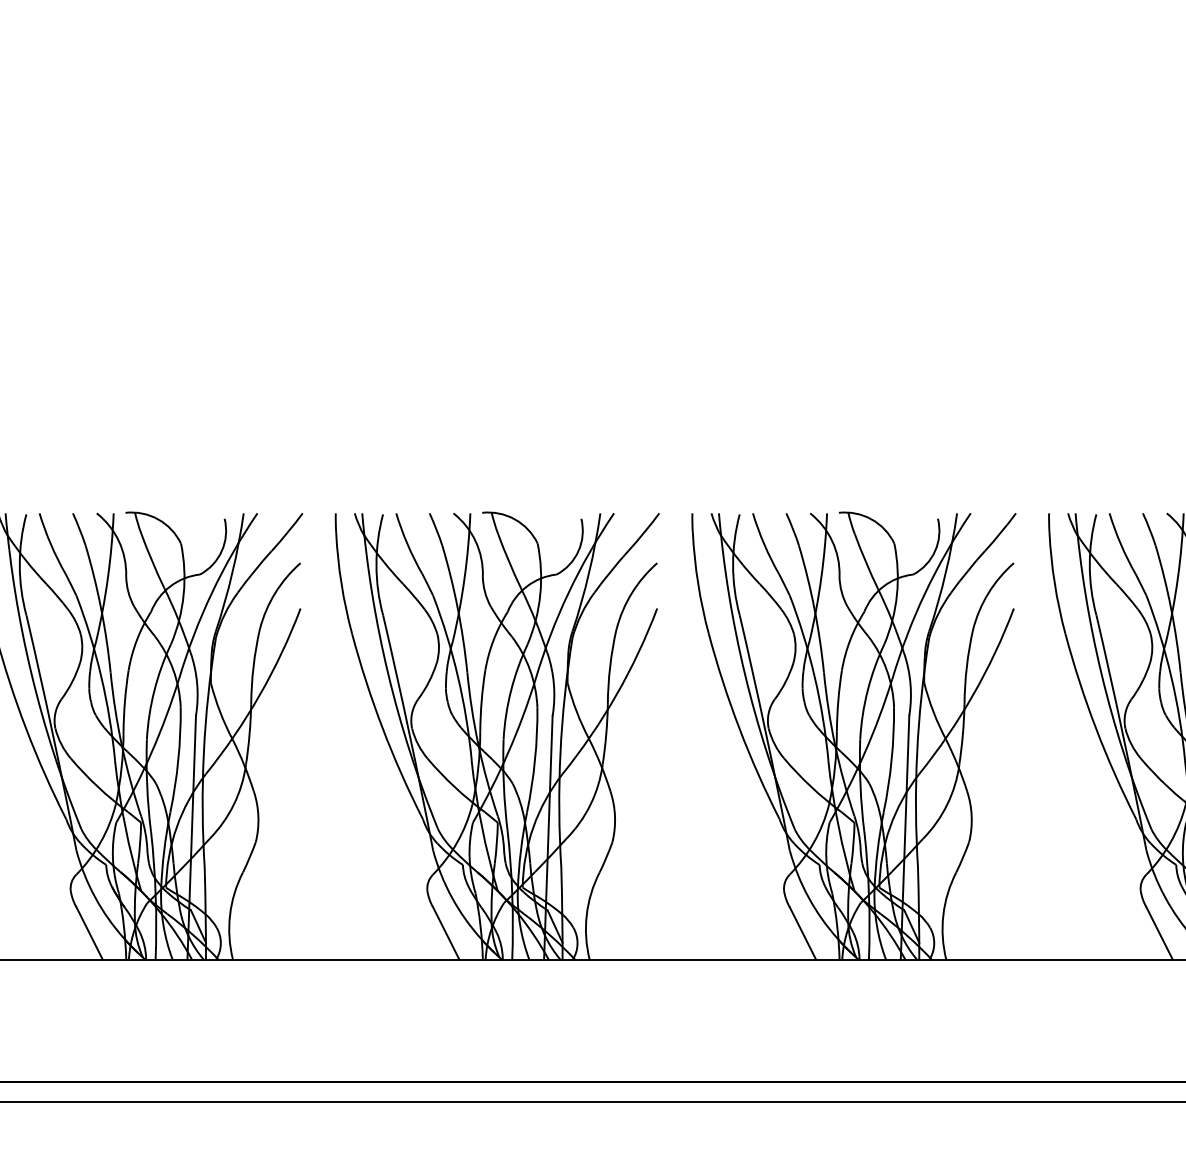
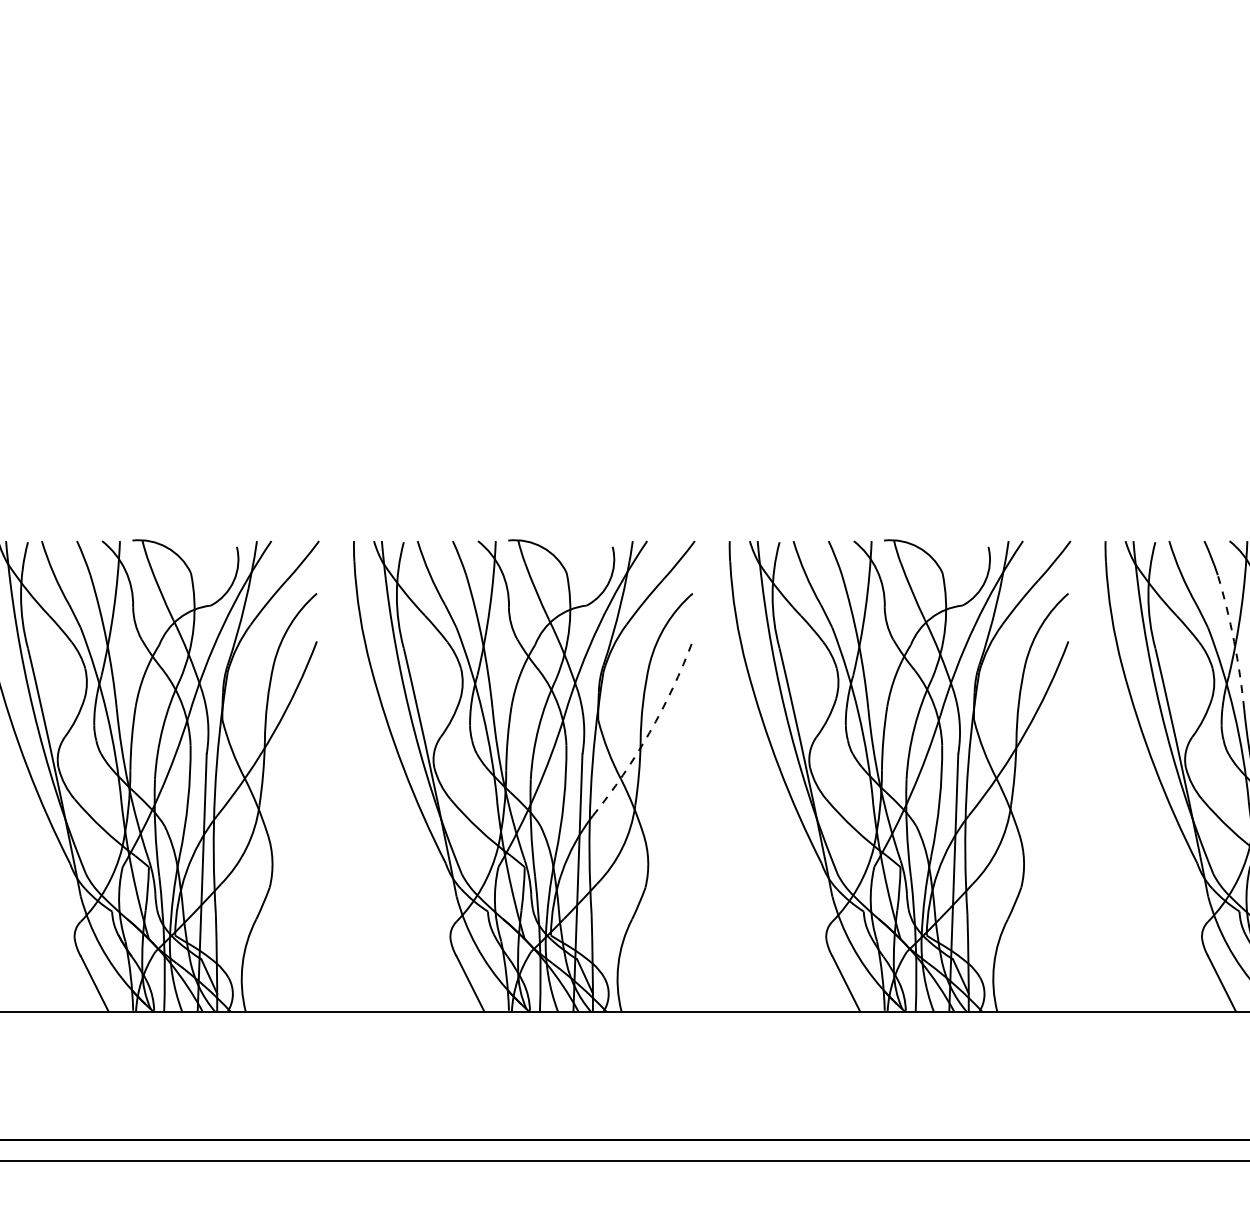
arc: (1171, 608) -> (1234, 641), solid -> dashed
arc: (616, 694) -> (649, 732), solid -> dashed

